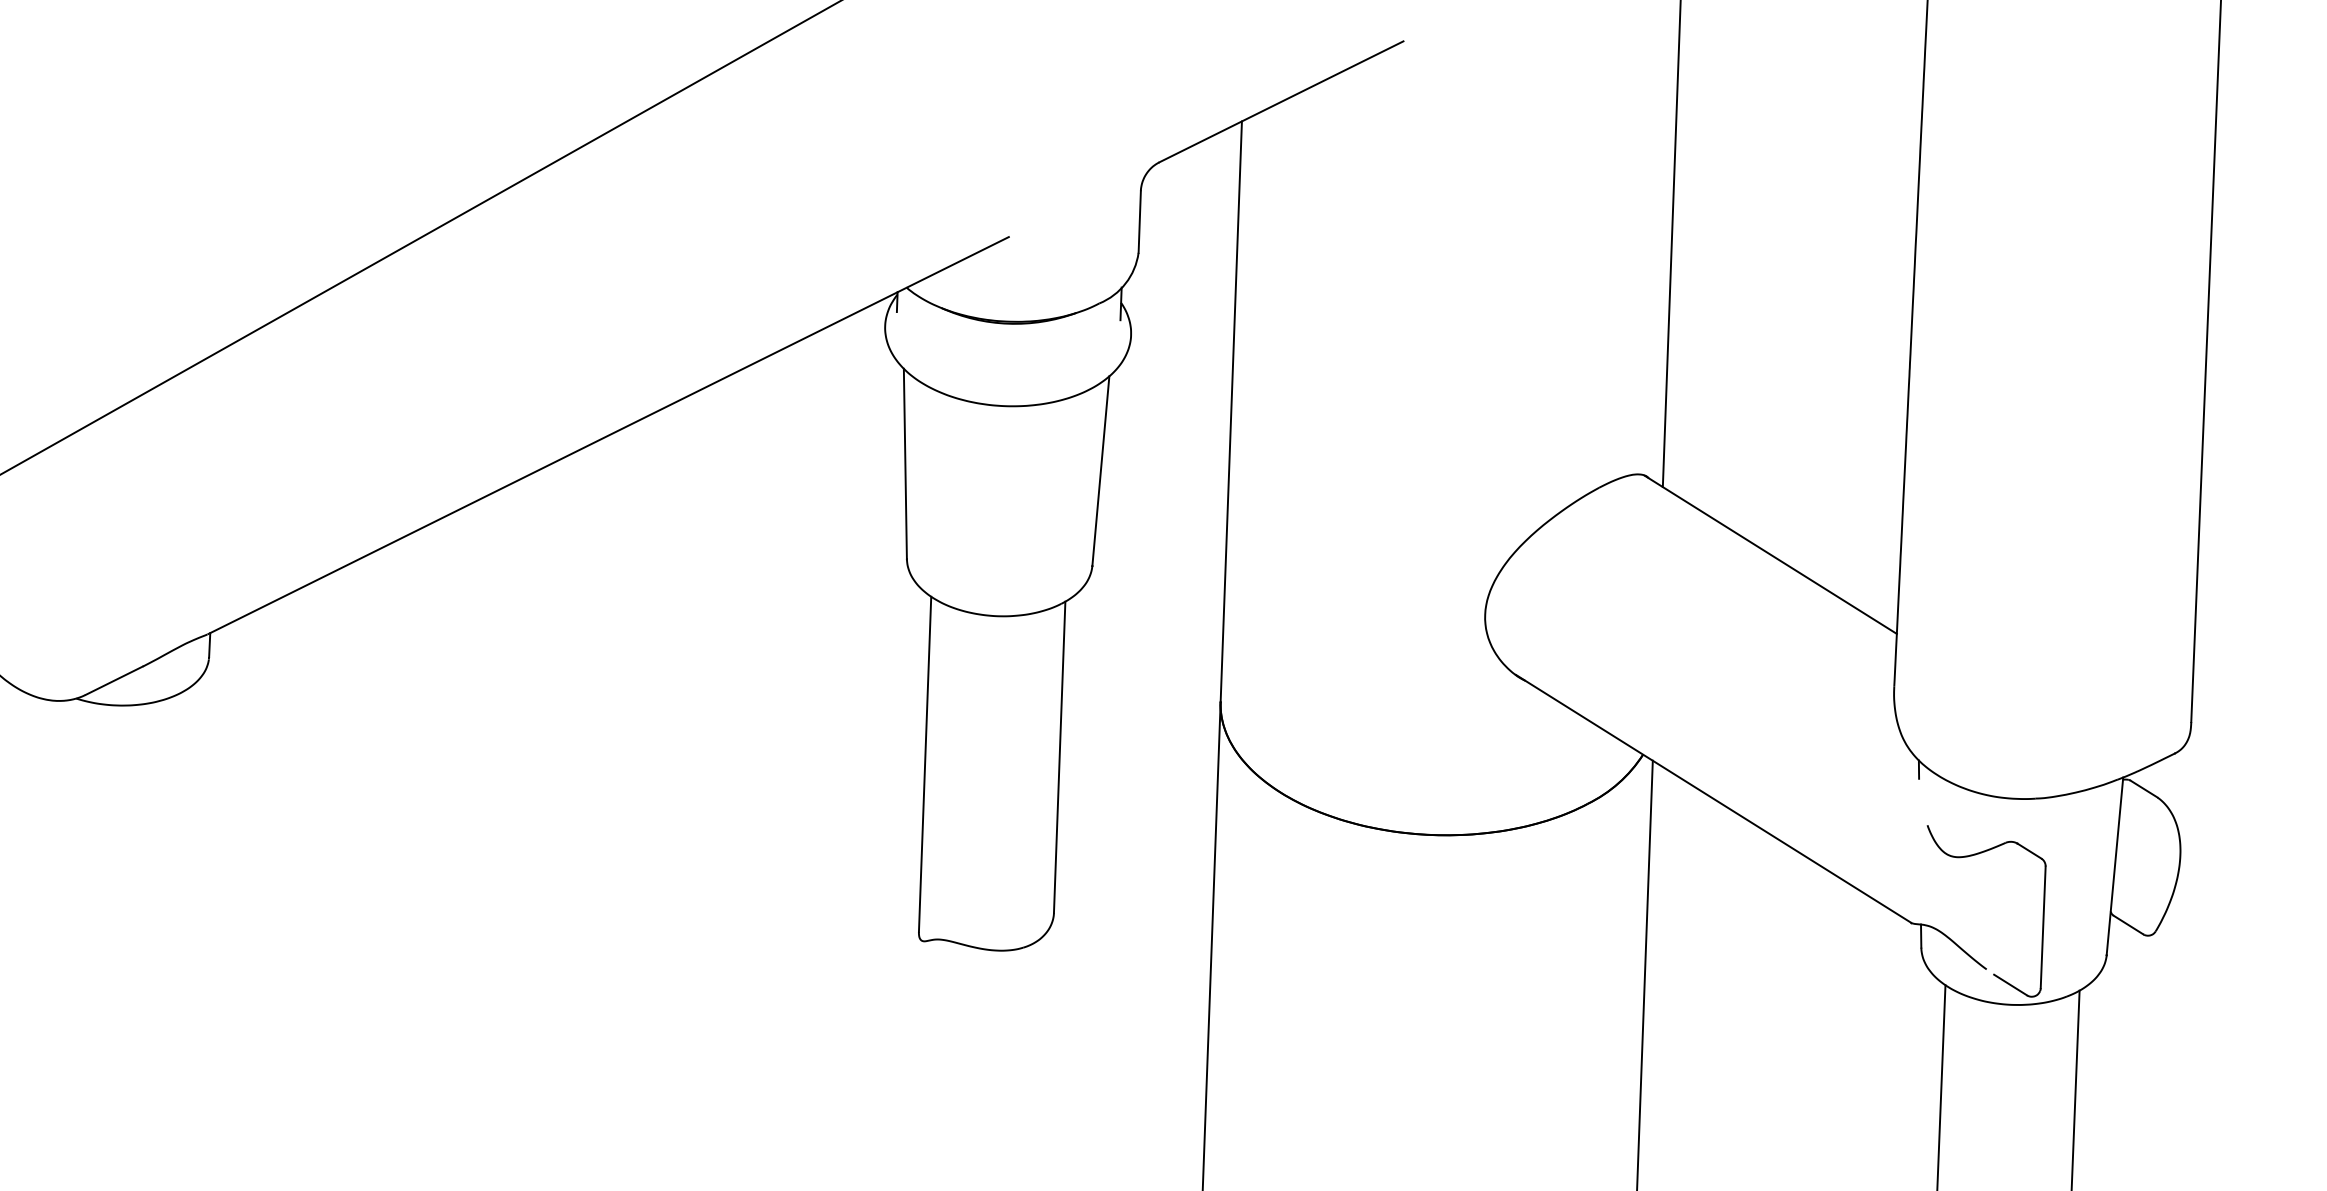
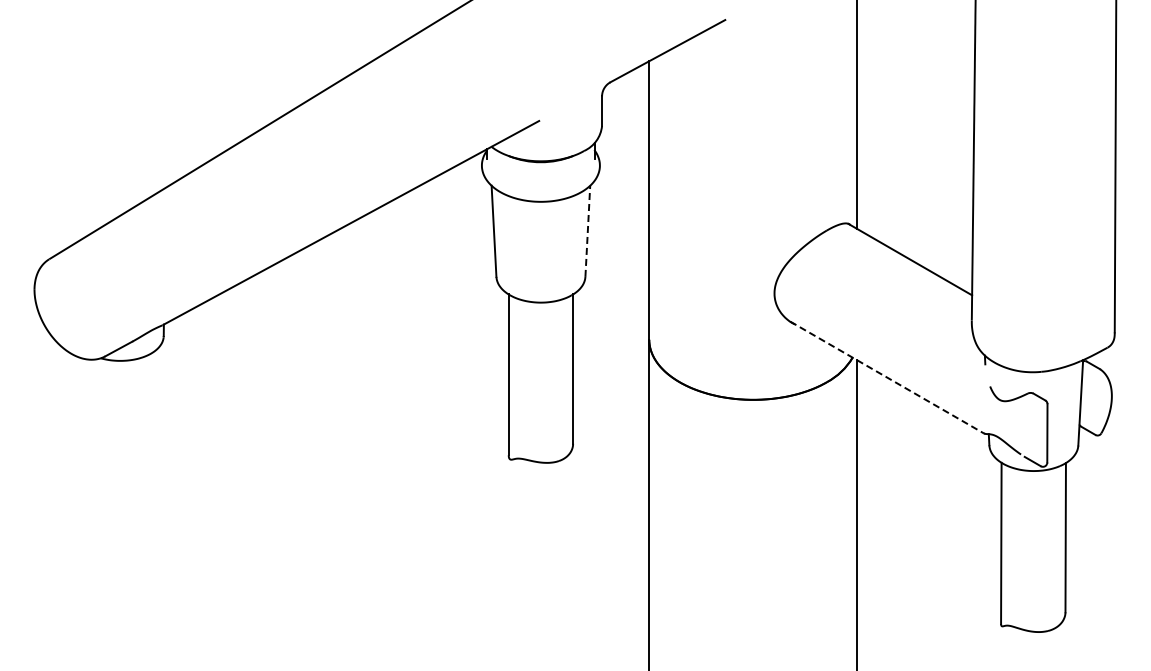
line: (1100, 471) -> (587, 231), solid -> dashed
line: (1714, 798) -> (887, 377), solid -> dashed

